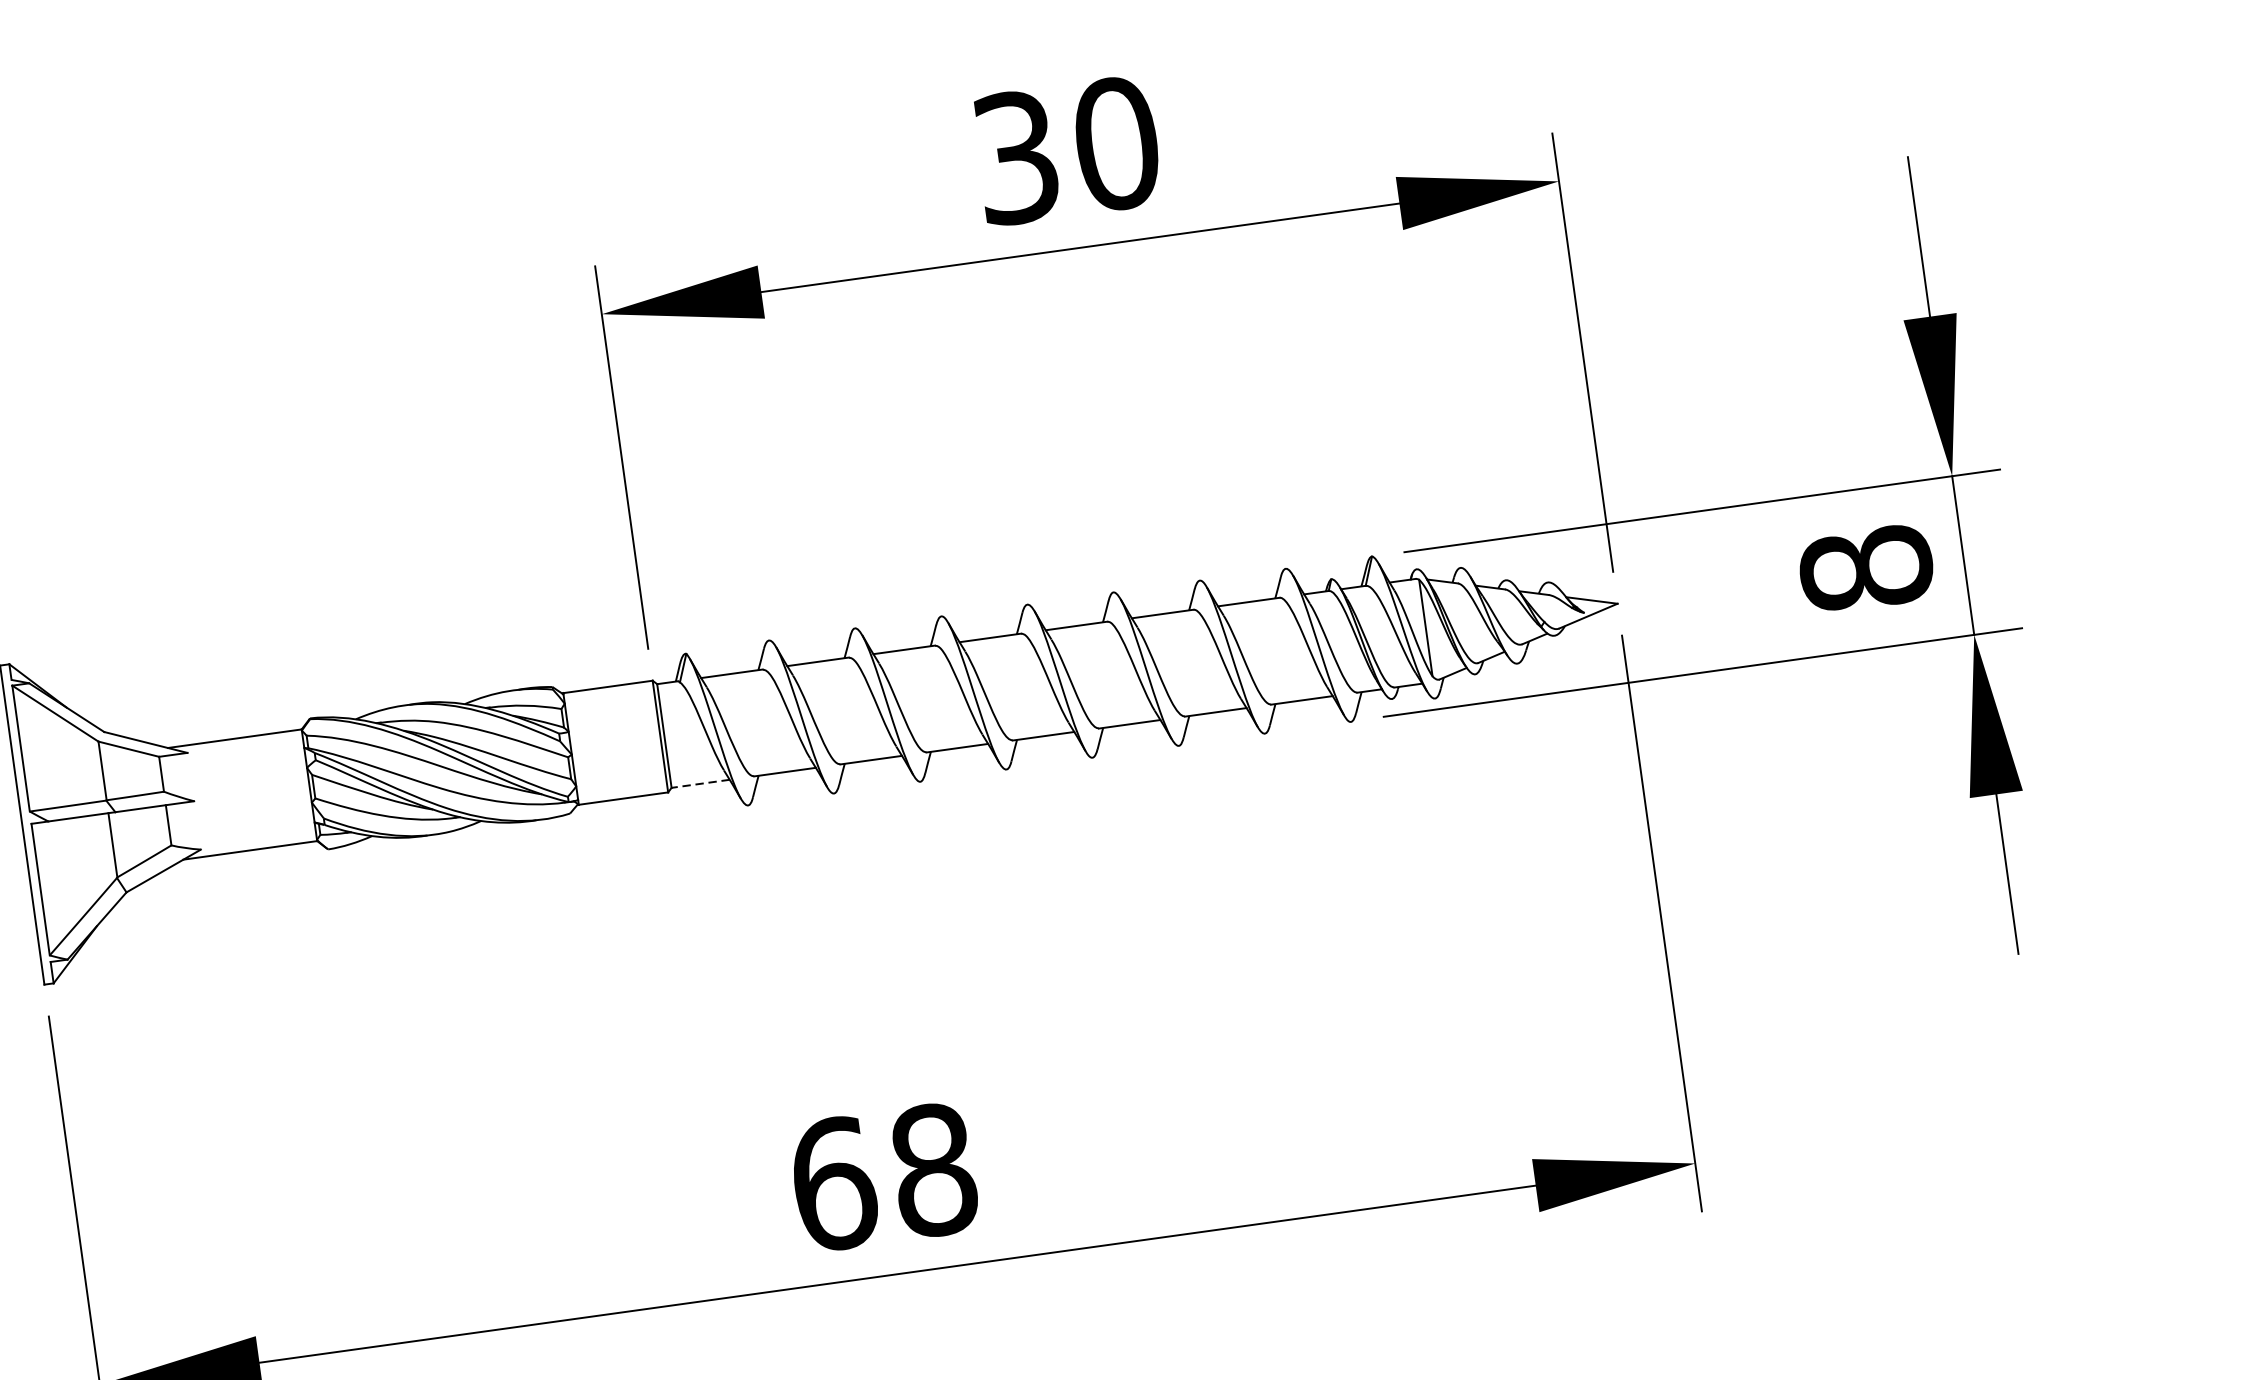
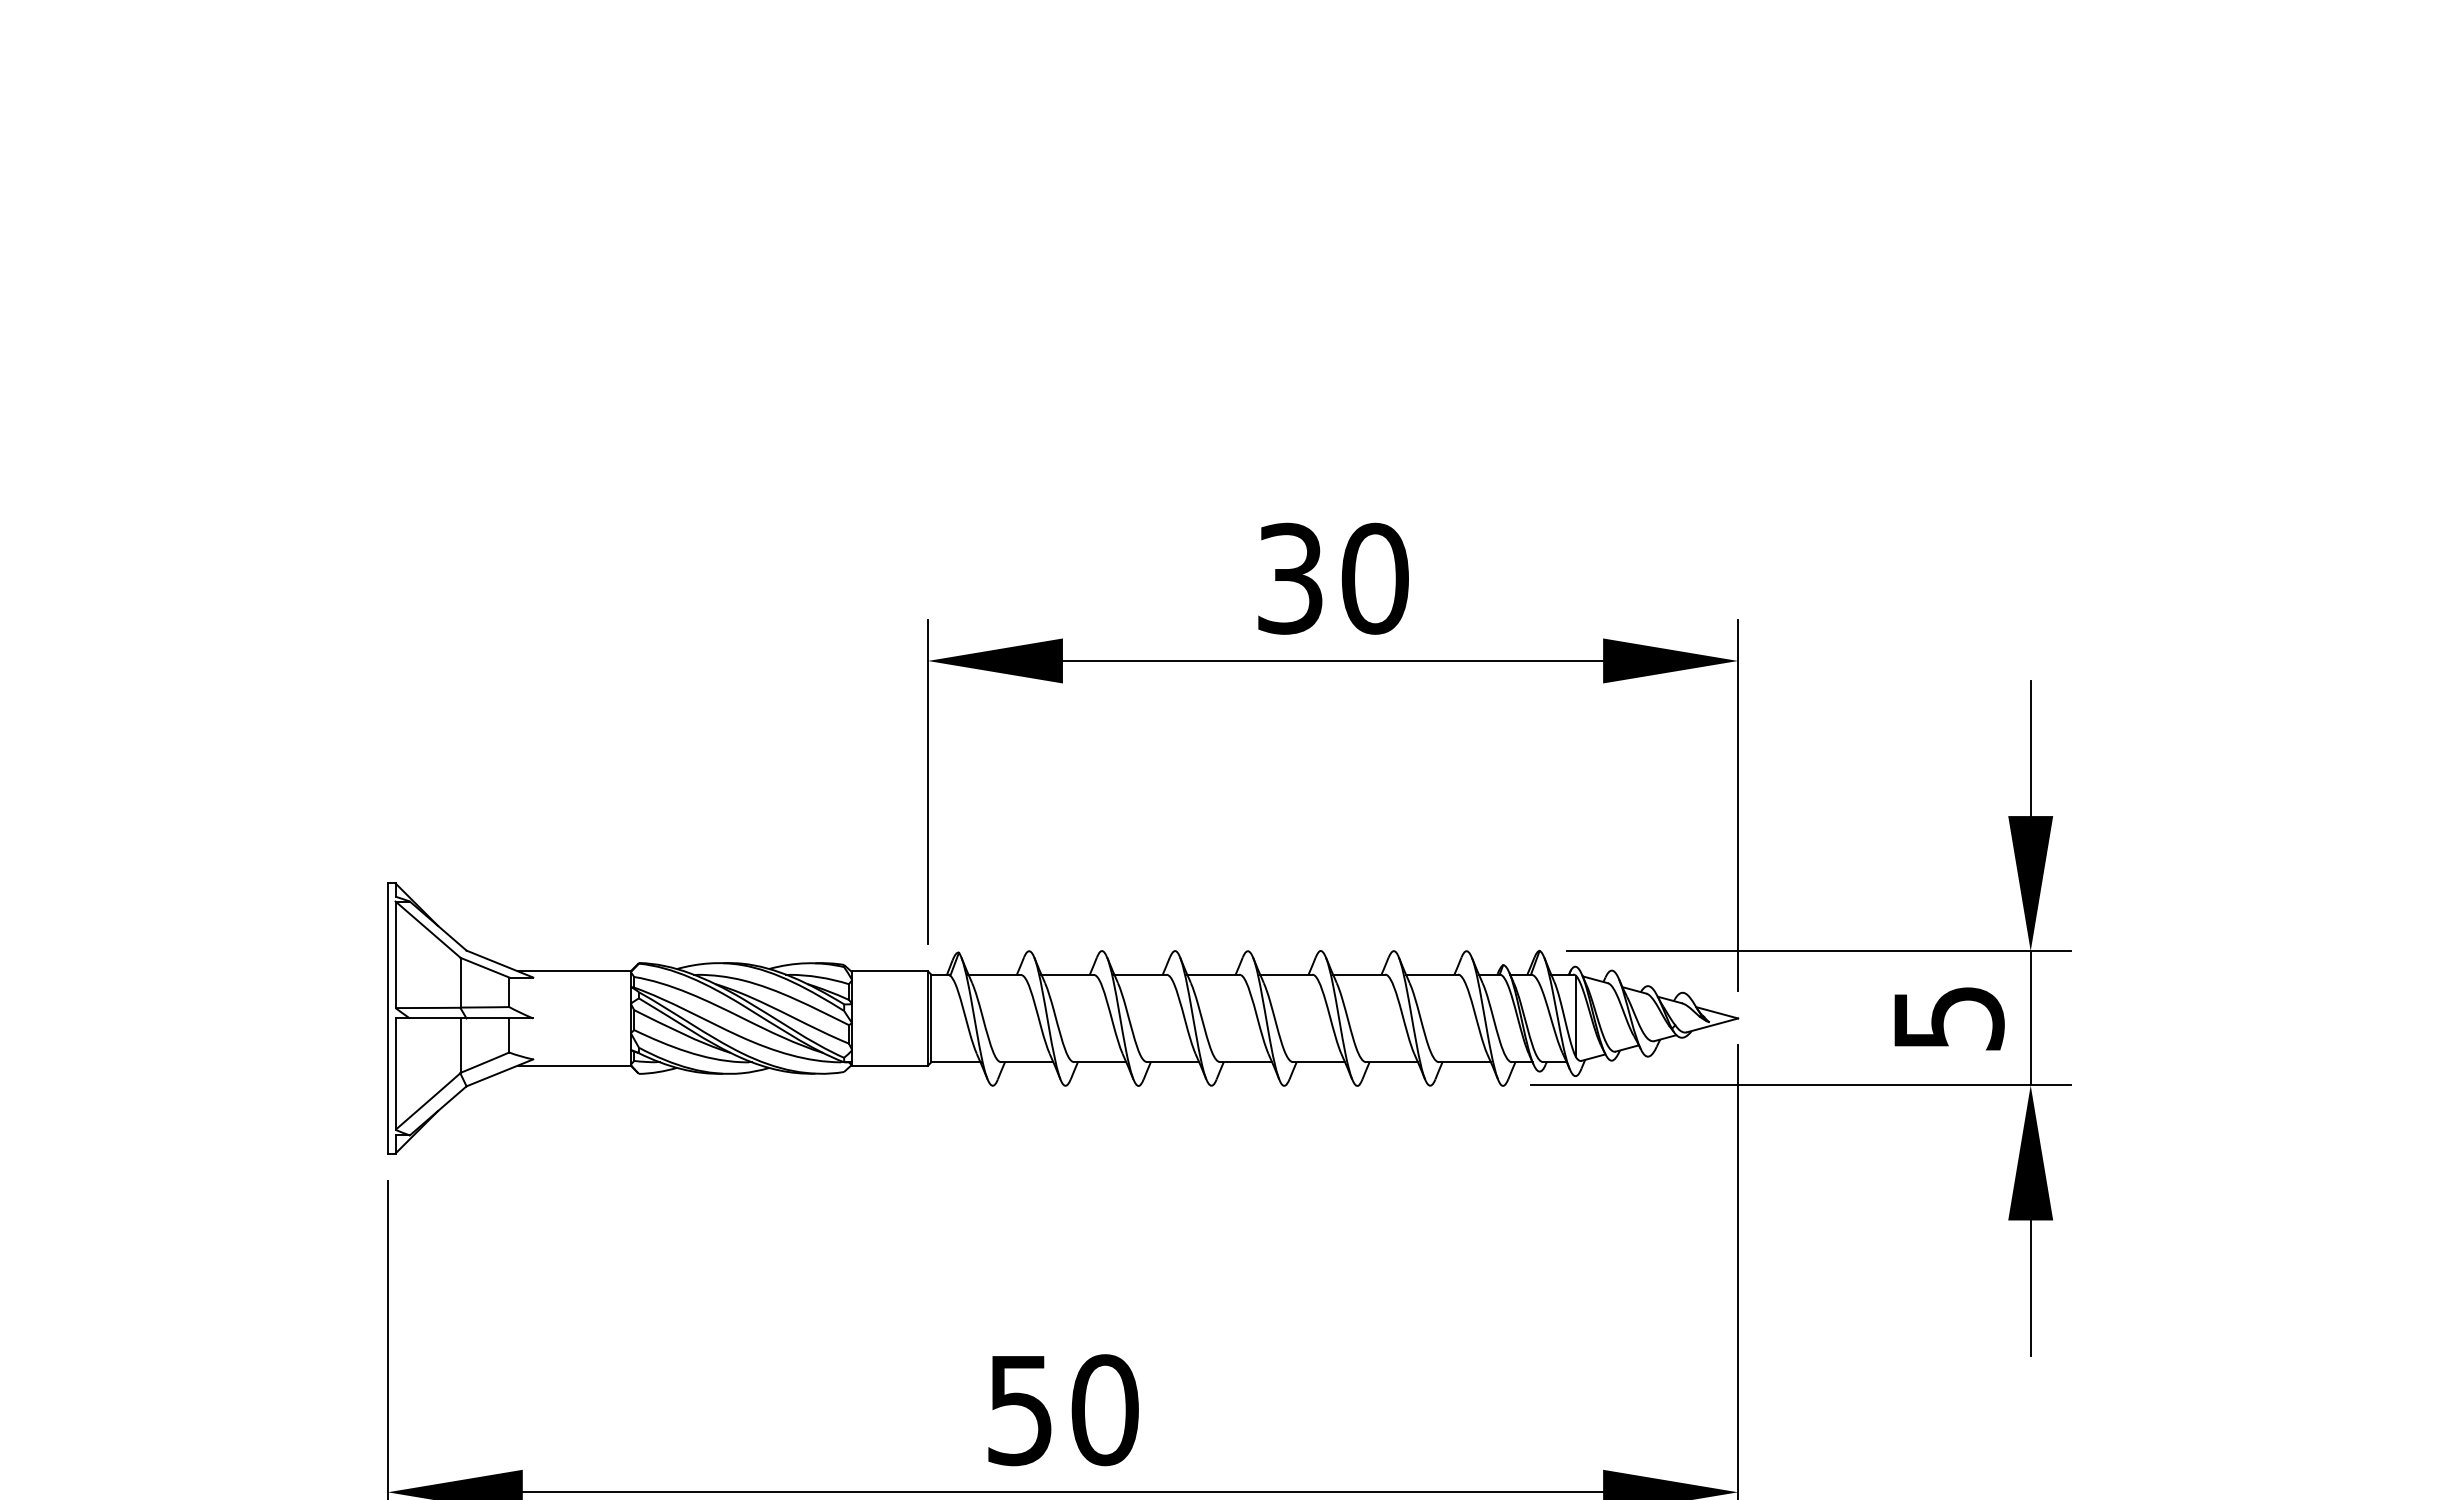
text: (1866, 569) -> (1948, 1018), 8 -> 5
line: (700, 784) -> (955, 1062), dashed -> solid
text: (883, 1177) -> (1062, 1410), 68 -> 50

